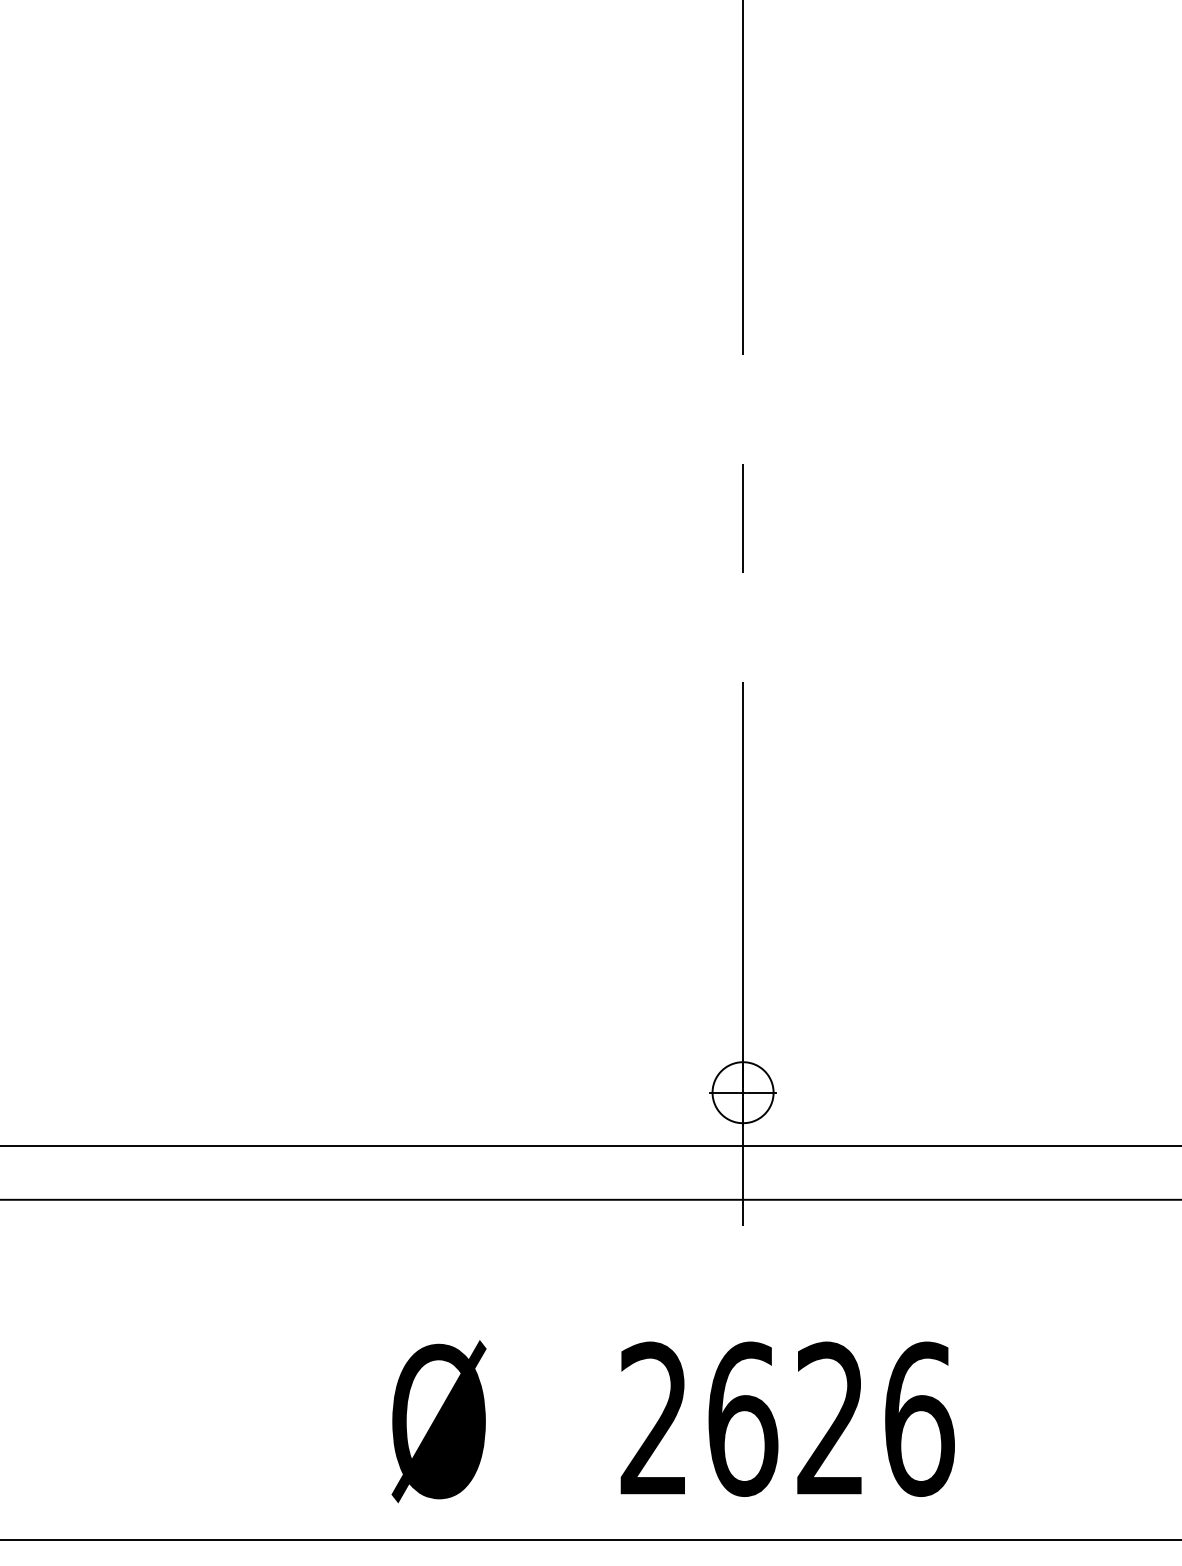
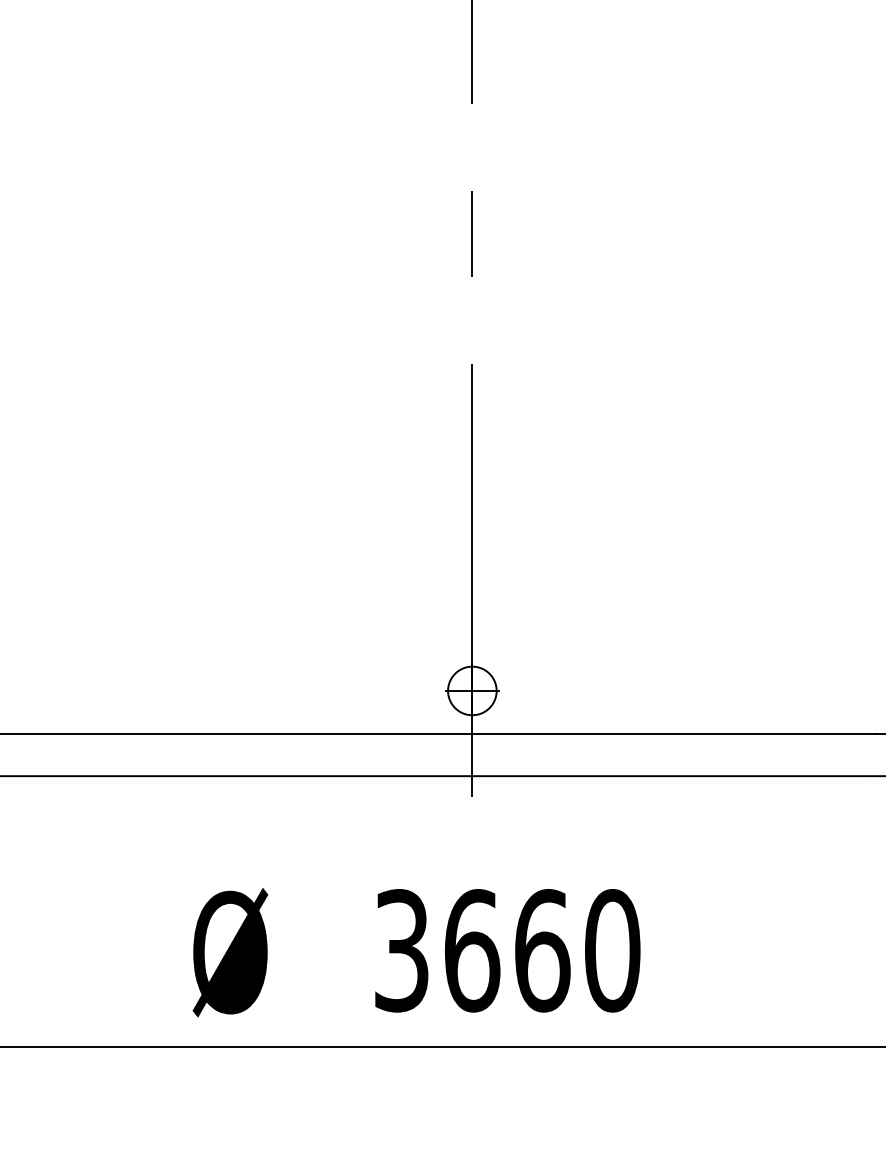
text: (787, 1418) -> (507, 950), 2626 -> 3660

